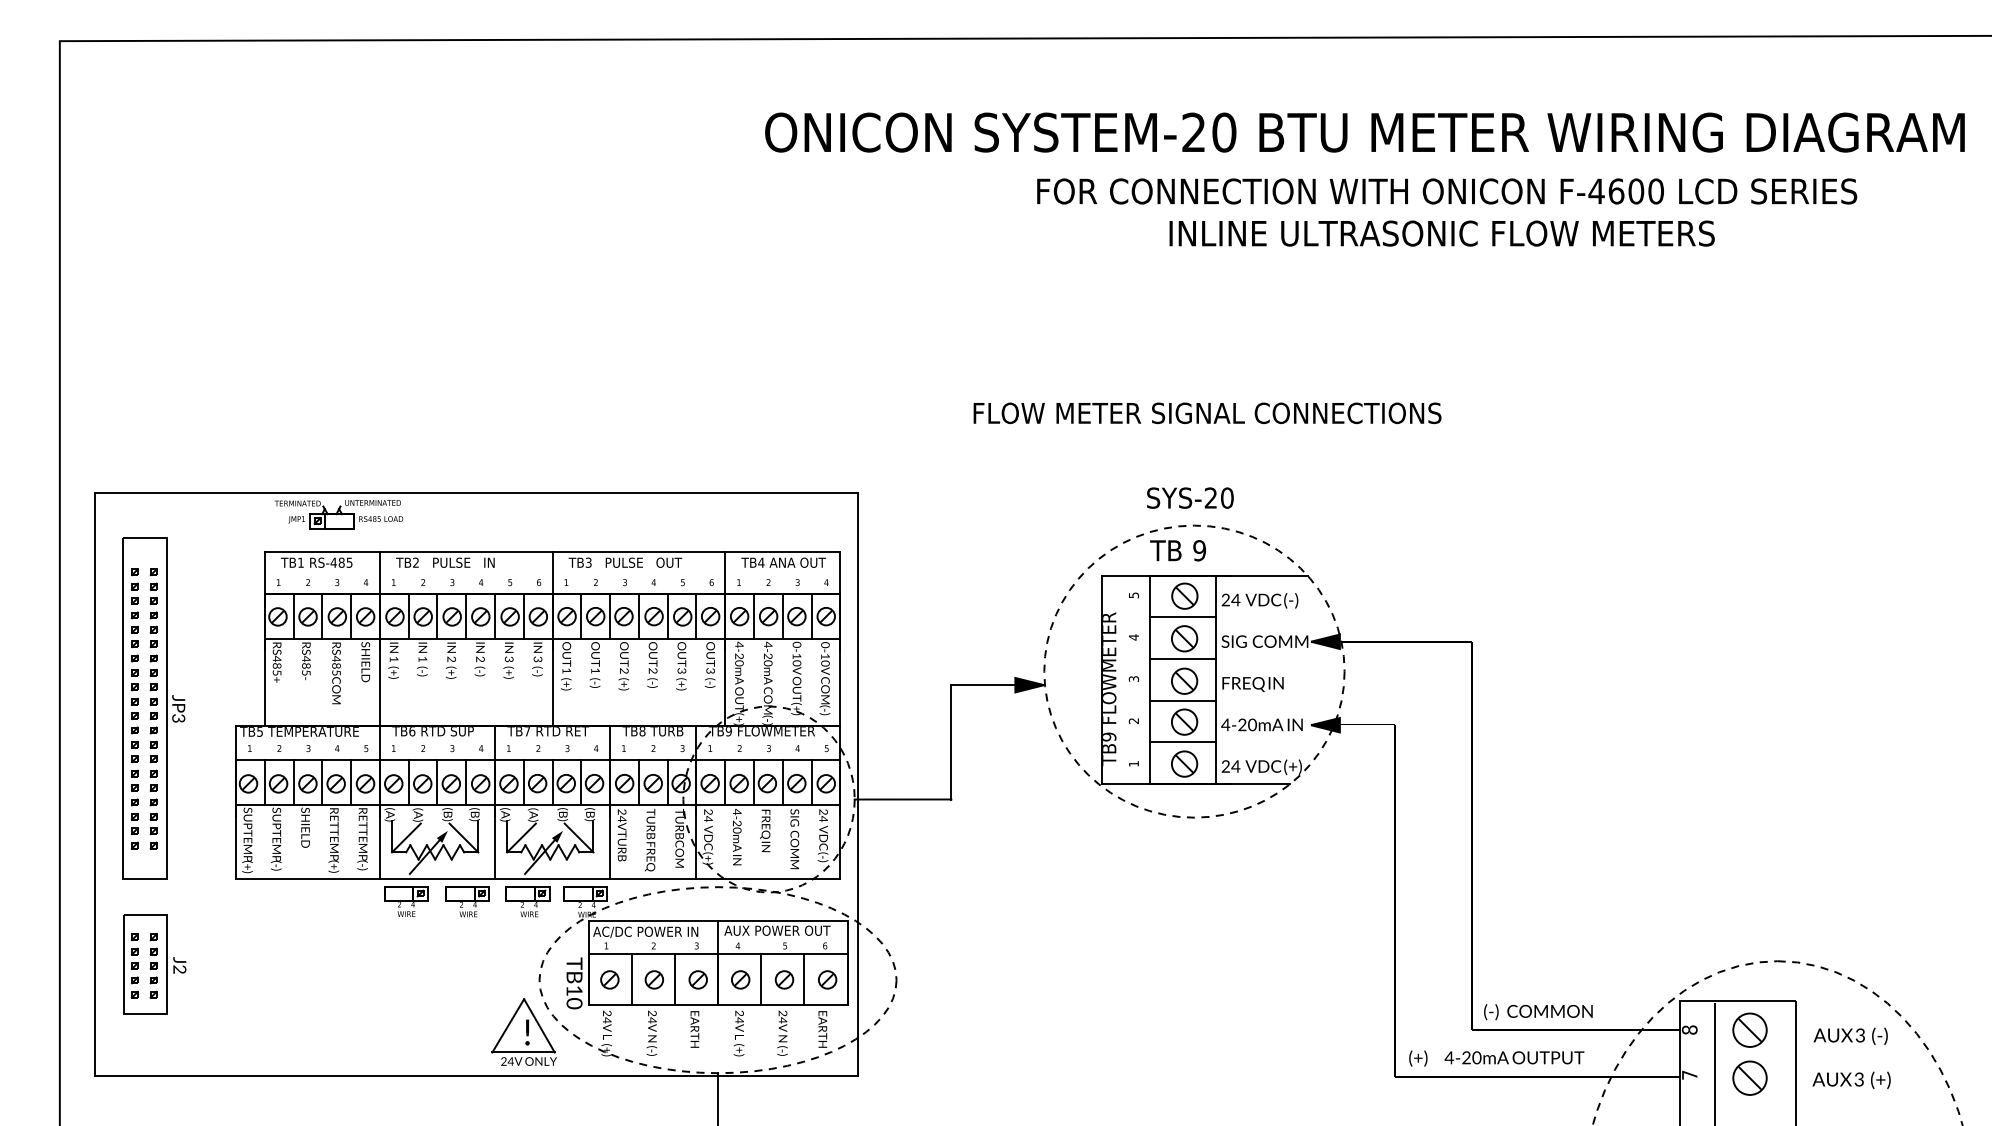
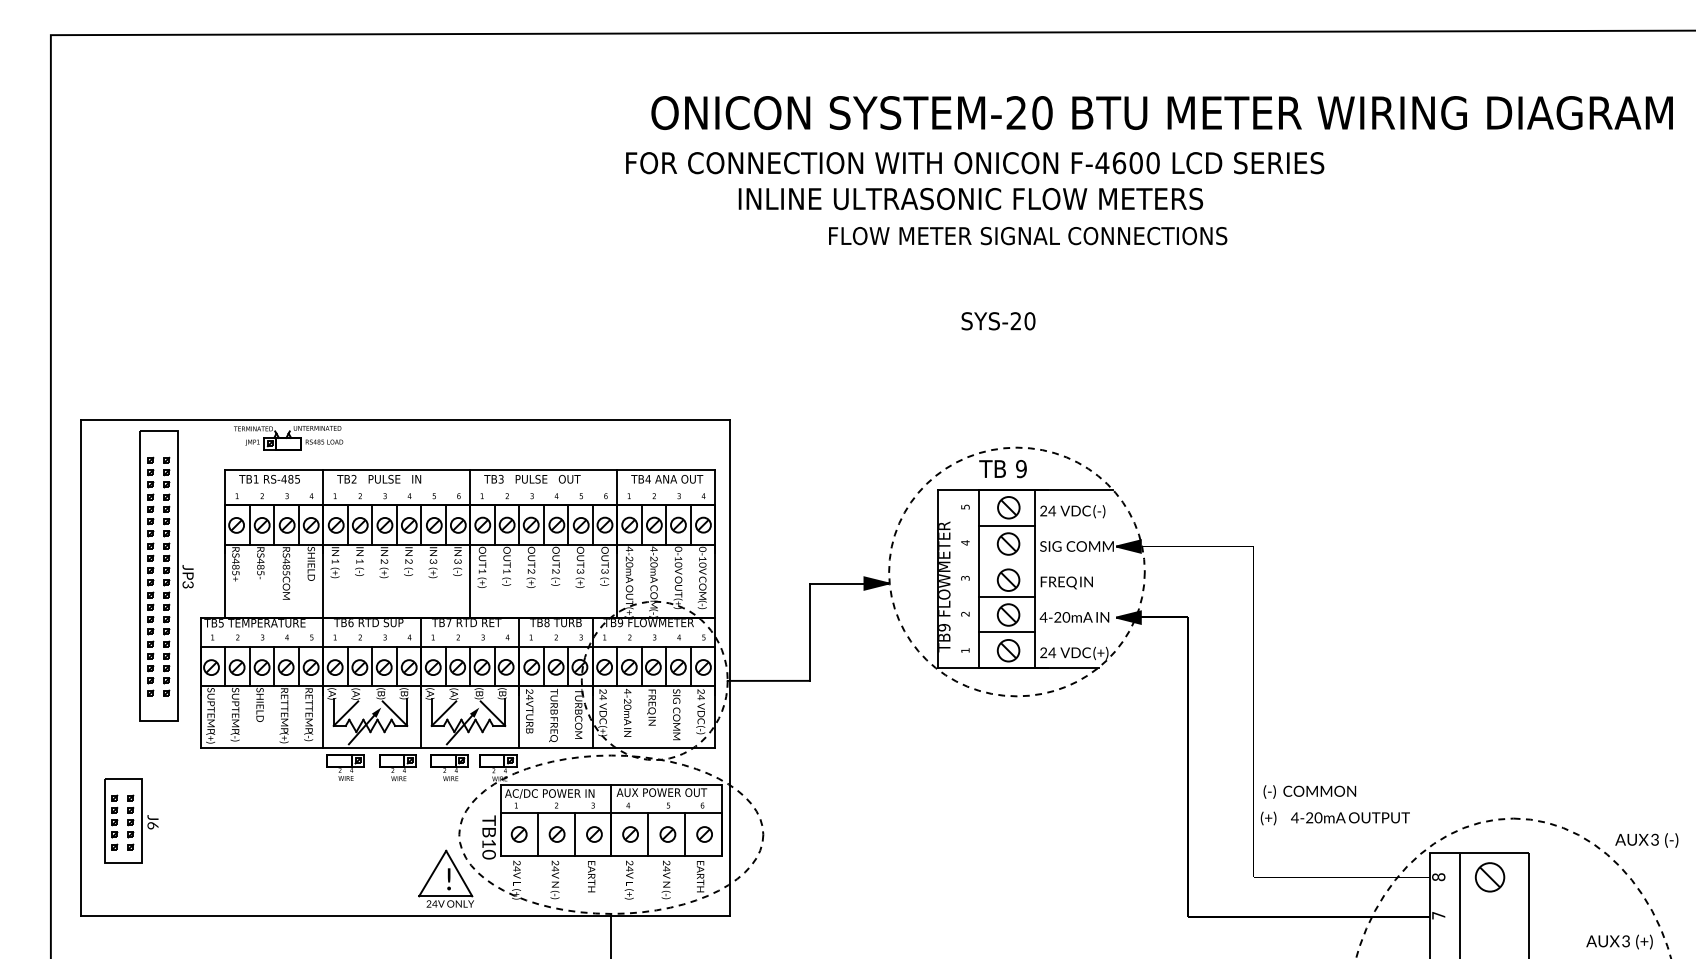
text: (1447, 213) -> (975, 181), moved
text: (1207, 413) -> (1028, 236), moved
text: (1190, 498) -> (998, 321), moved
line: (1182, 659) -> (1006, 561), removed
part: (153, 707) -> (166, 575), moved
text: (179, 969) -> (152, 825), J2 -> J6
text: (1537, 1011) -> (1309, 791), moved
text: (1850, 1036) -> (1646, 840), moved
text: (1495, 1058) -> (1334, 818), moved
part: (1749, 1078) -> (1489, 918), removed
text: (1851, 1079) -> (1619, 941), moved

